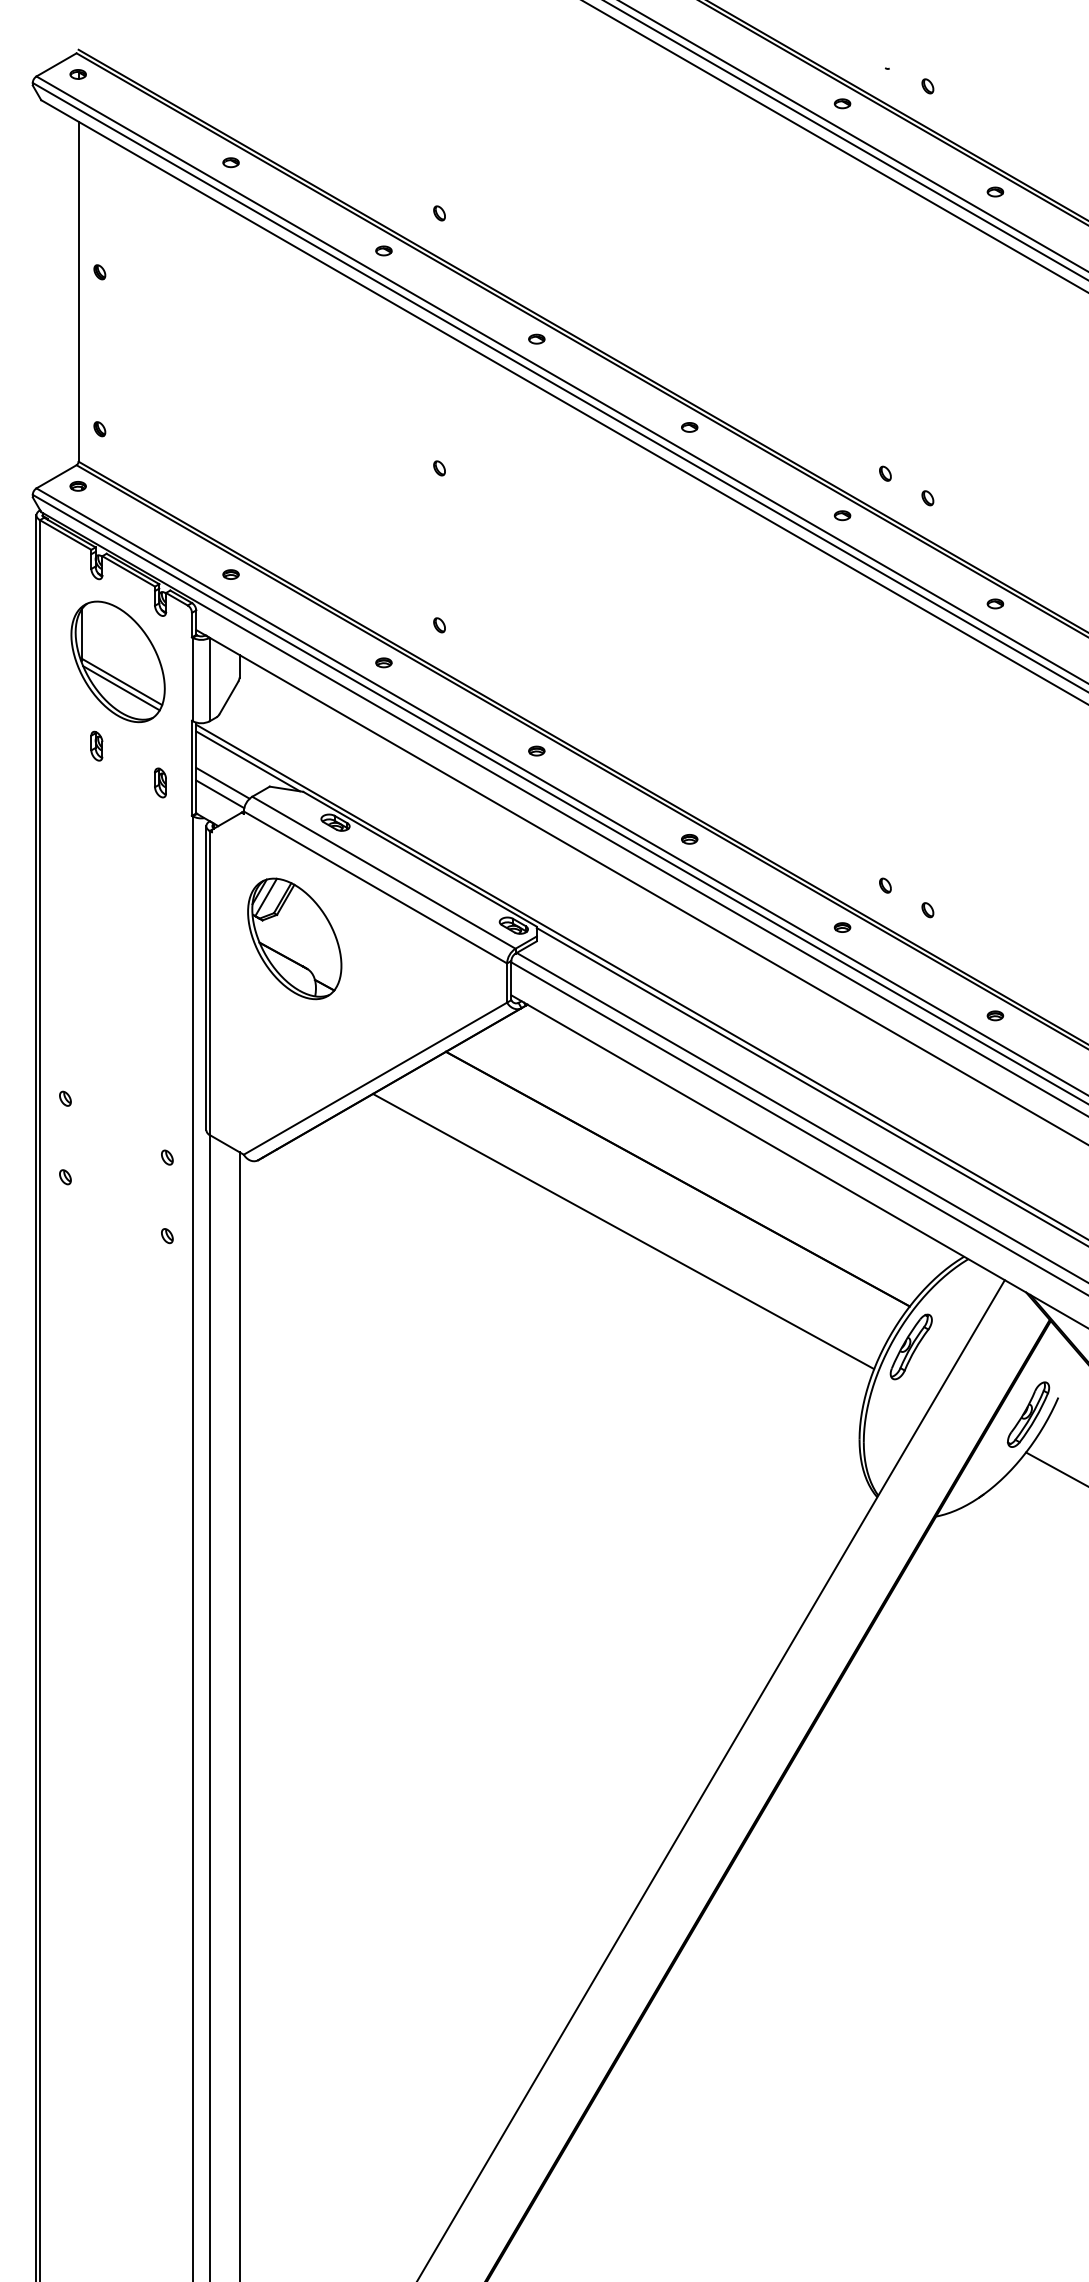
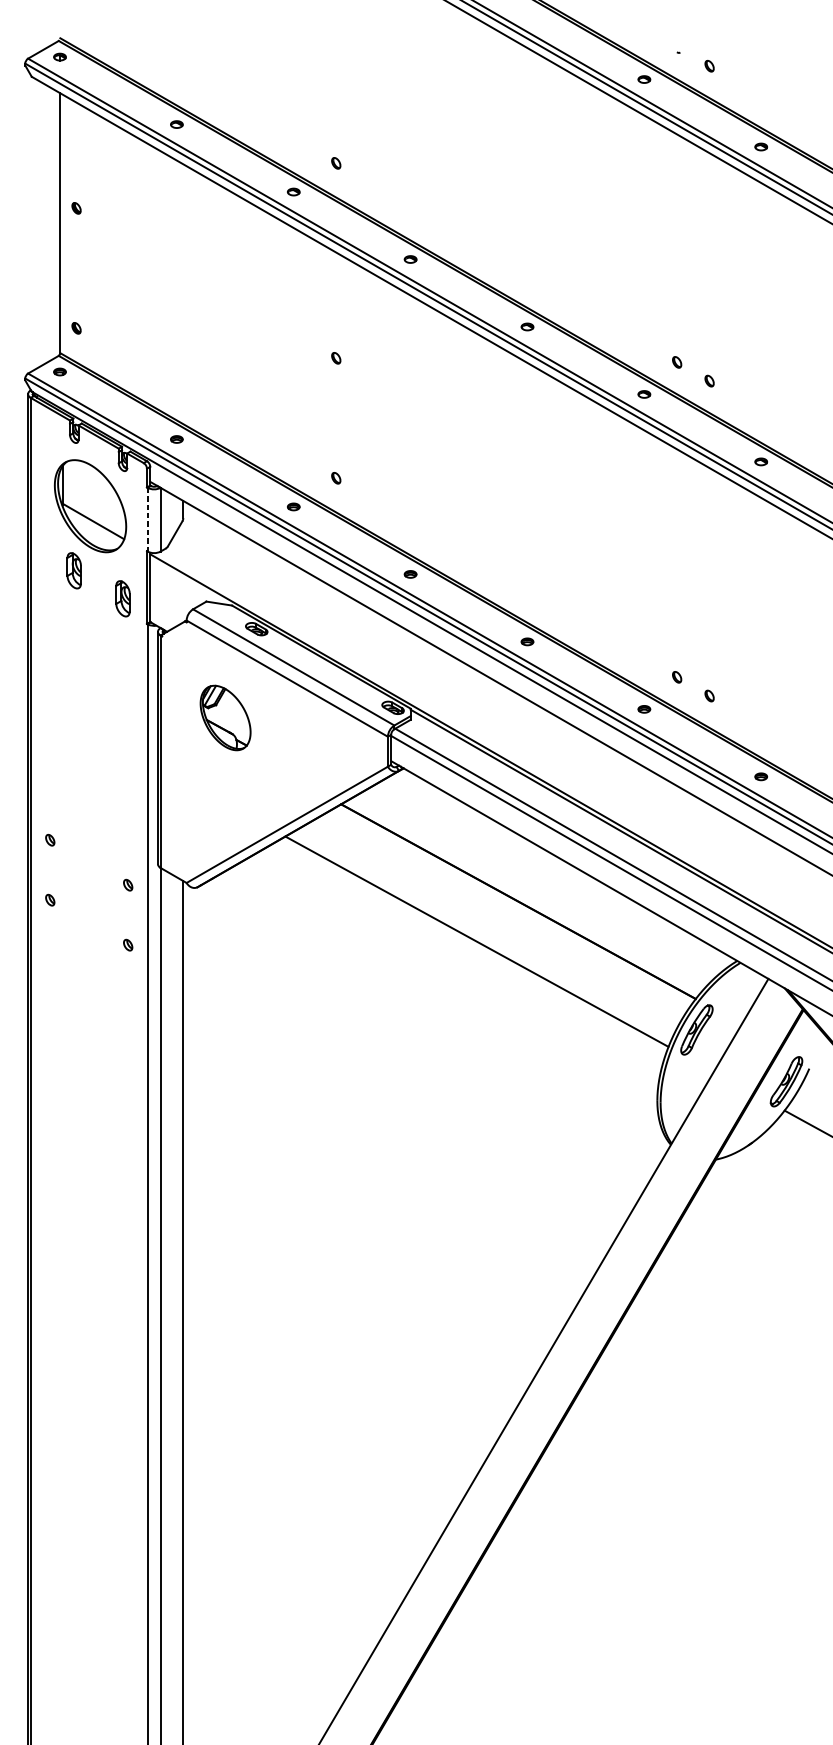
line: (192, 679) -> (147, 519), solid -> dashed
line: (121, 688) -> (93, 526), removed
part: (96, 745) -> (74, 570), size x1.6
line: (248, 761) -> (190, 582), removed
part: (160, 782) -> (122, 598), size x1.6
line: (222, 782) -> (170, 598), removed
line: (220, 794) -> (168, 607), removed
part: (294, 938) -> (225, 717), size x0.7

